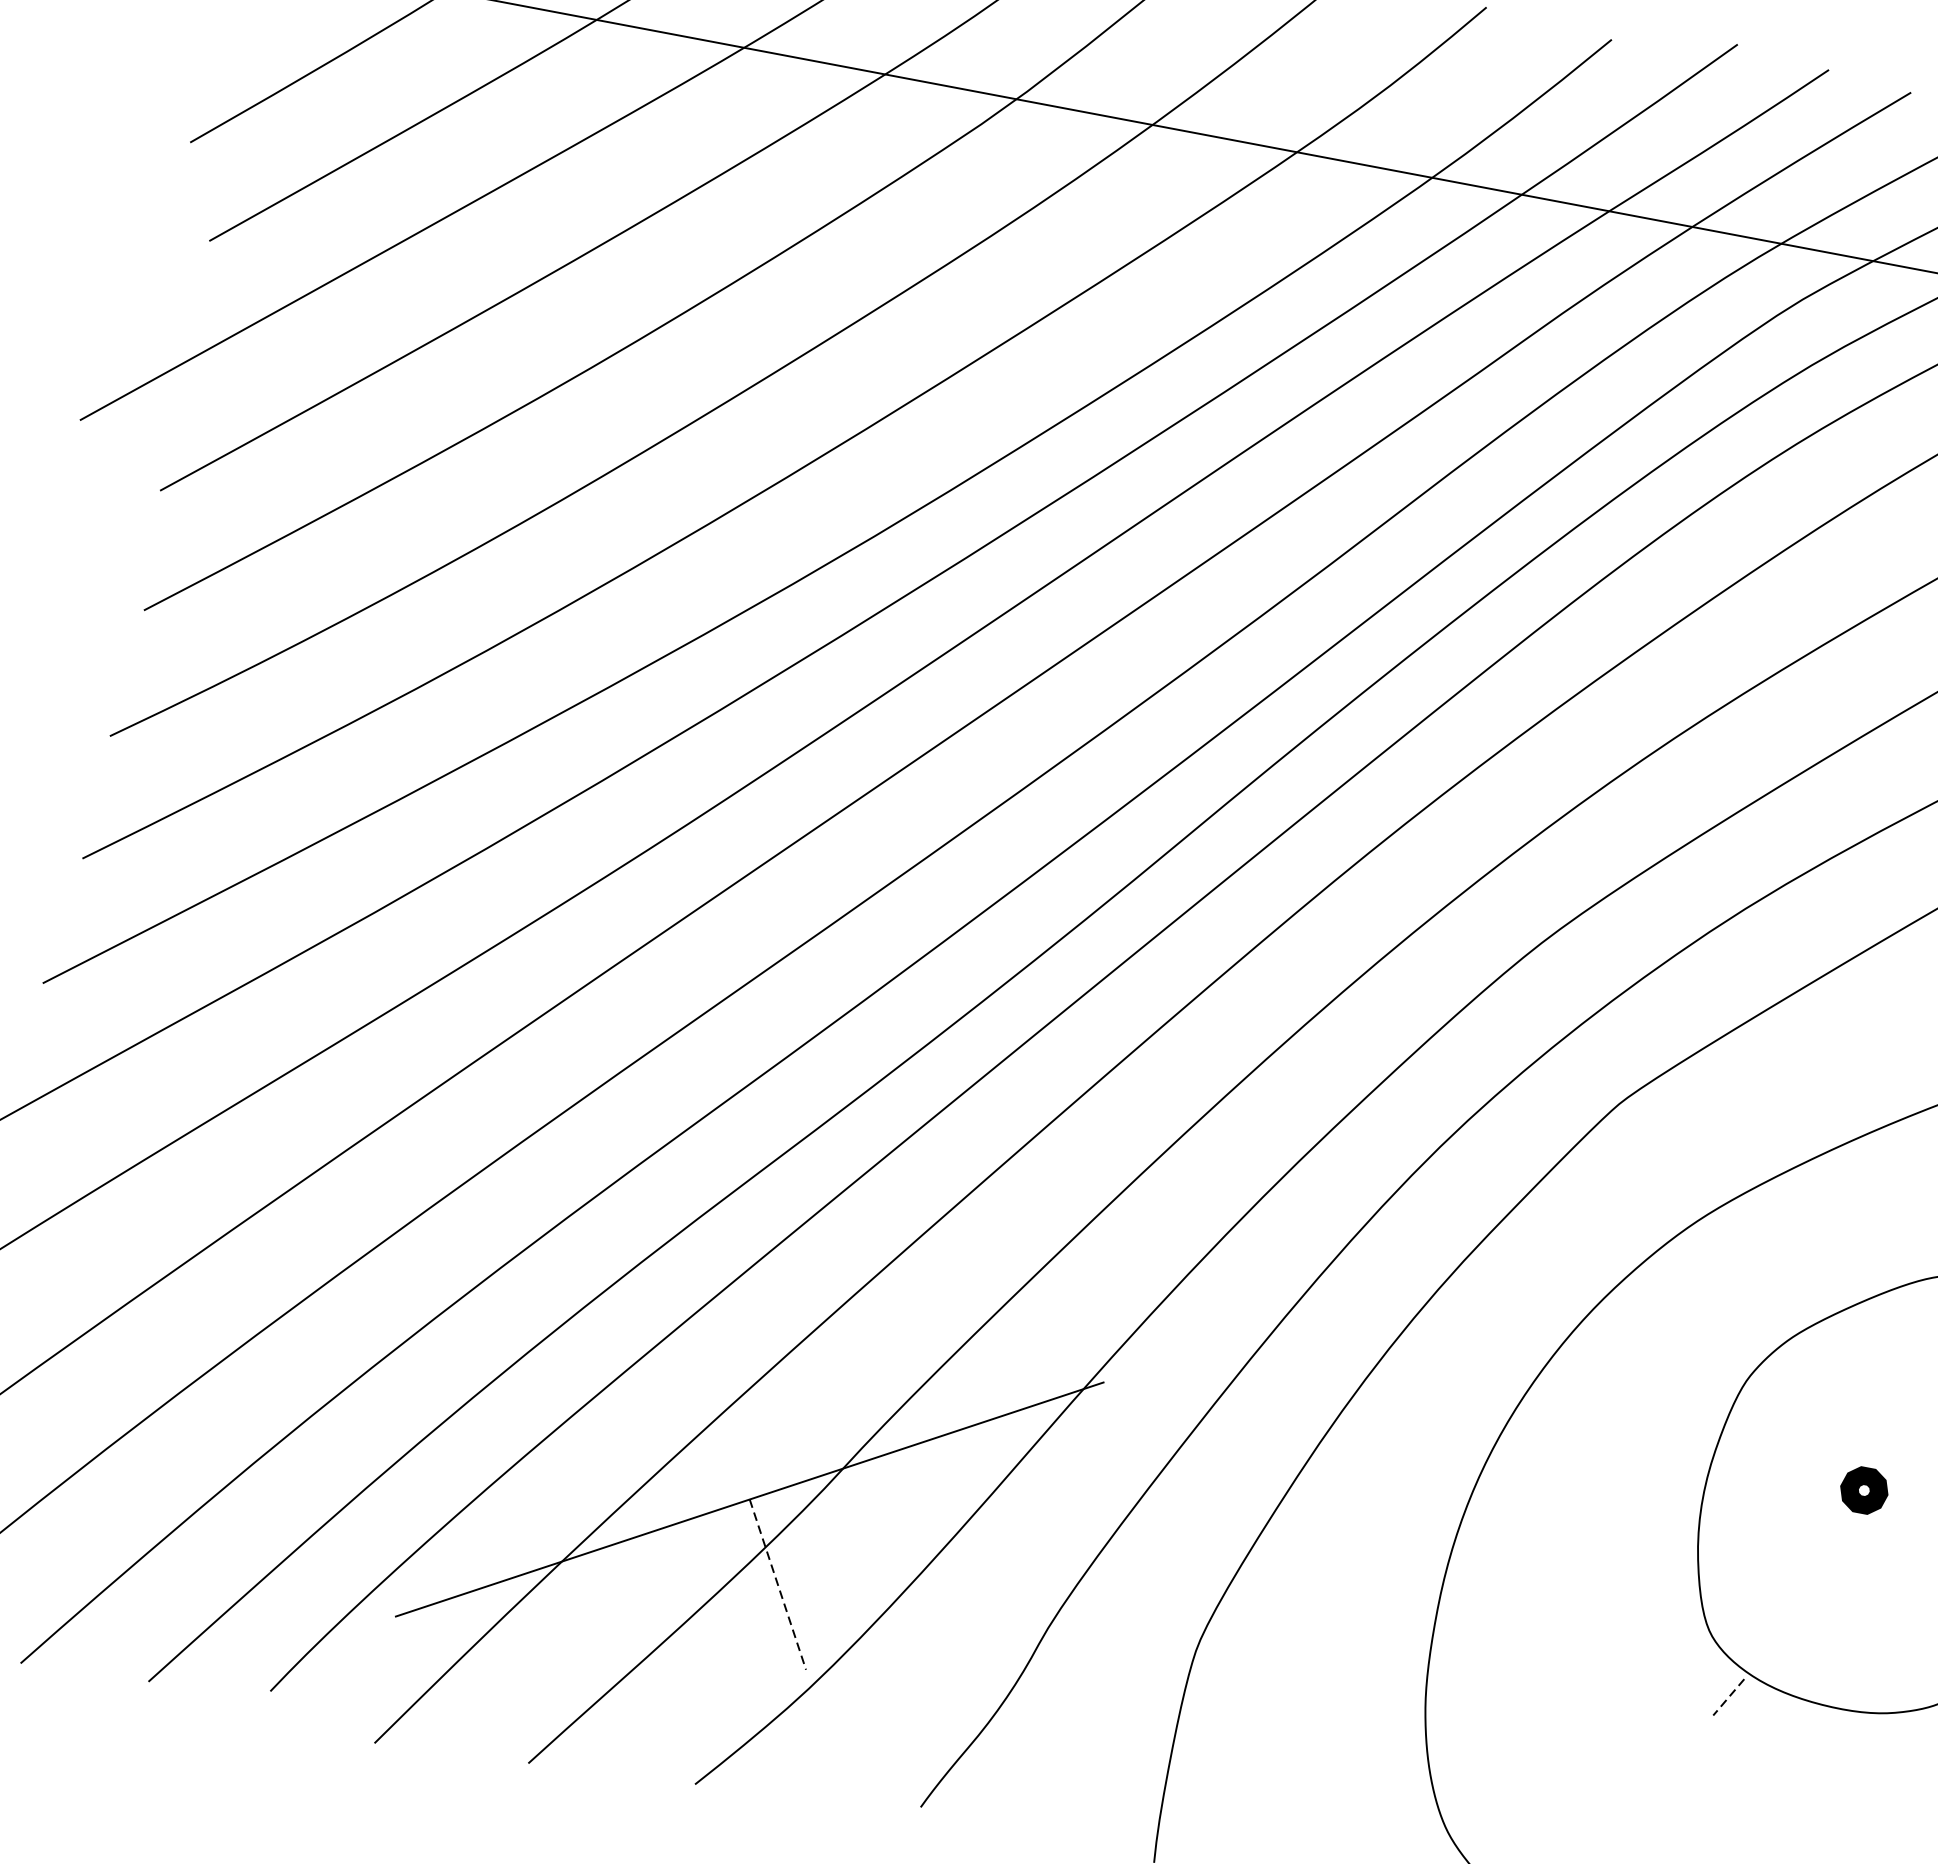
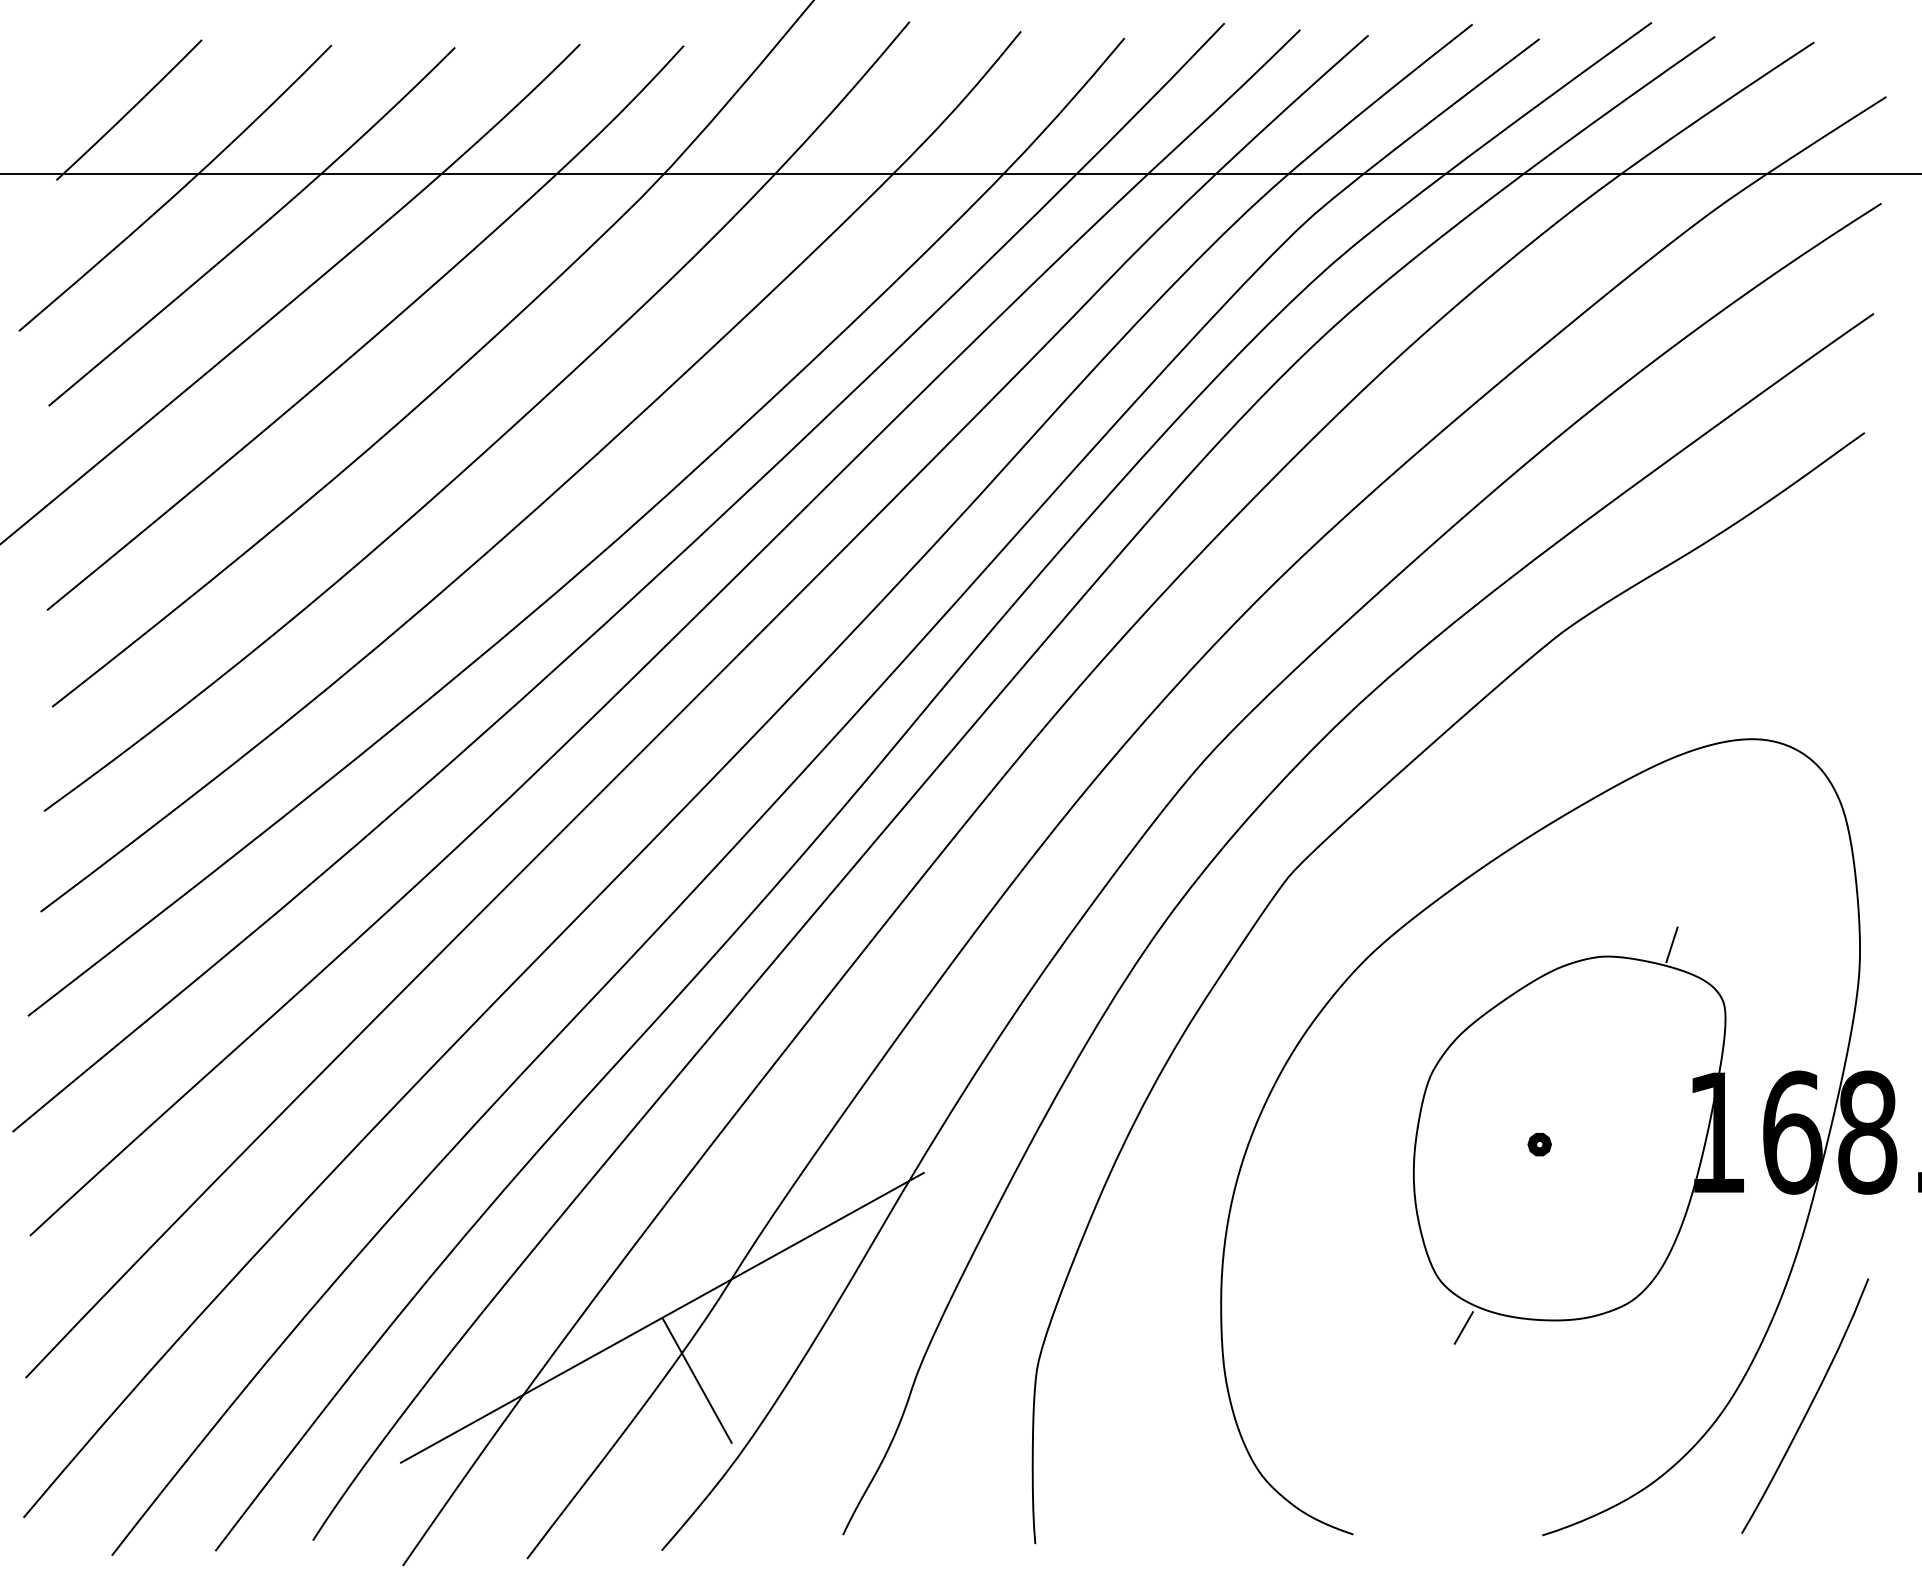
part: (1863, 1490) -> (1539, 1144), size x0.62
line: (778, 1584) -> (697, 1380), dashed -> solid
line: (1728, 1697) -> (1463, 1328), dashed -> solid

